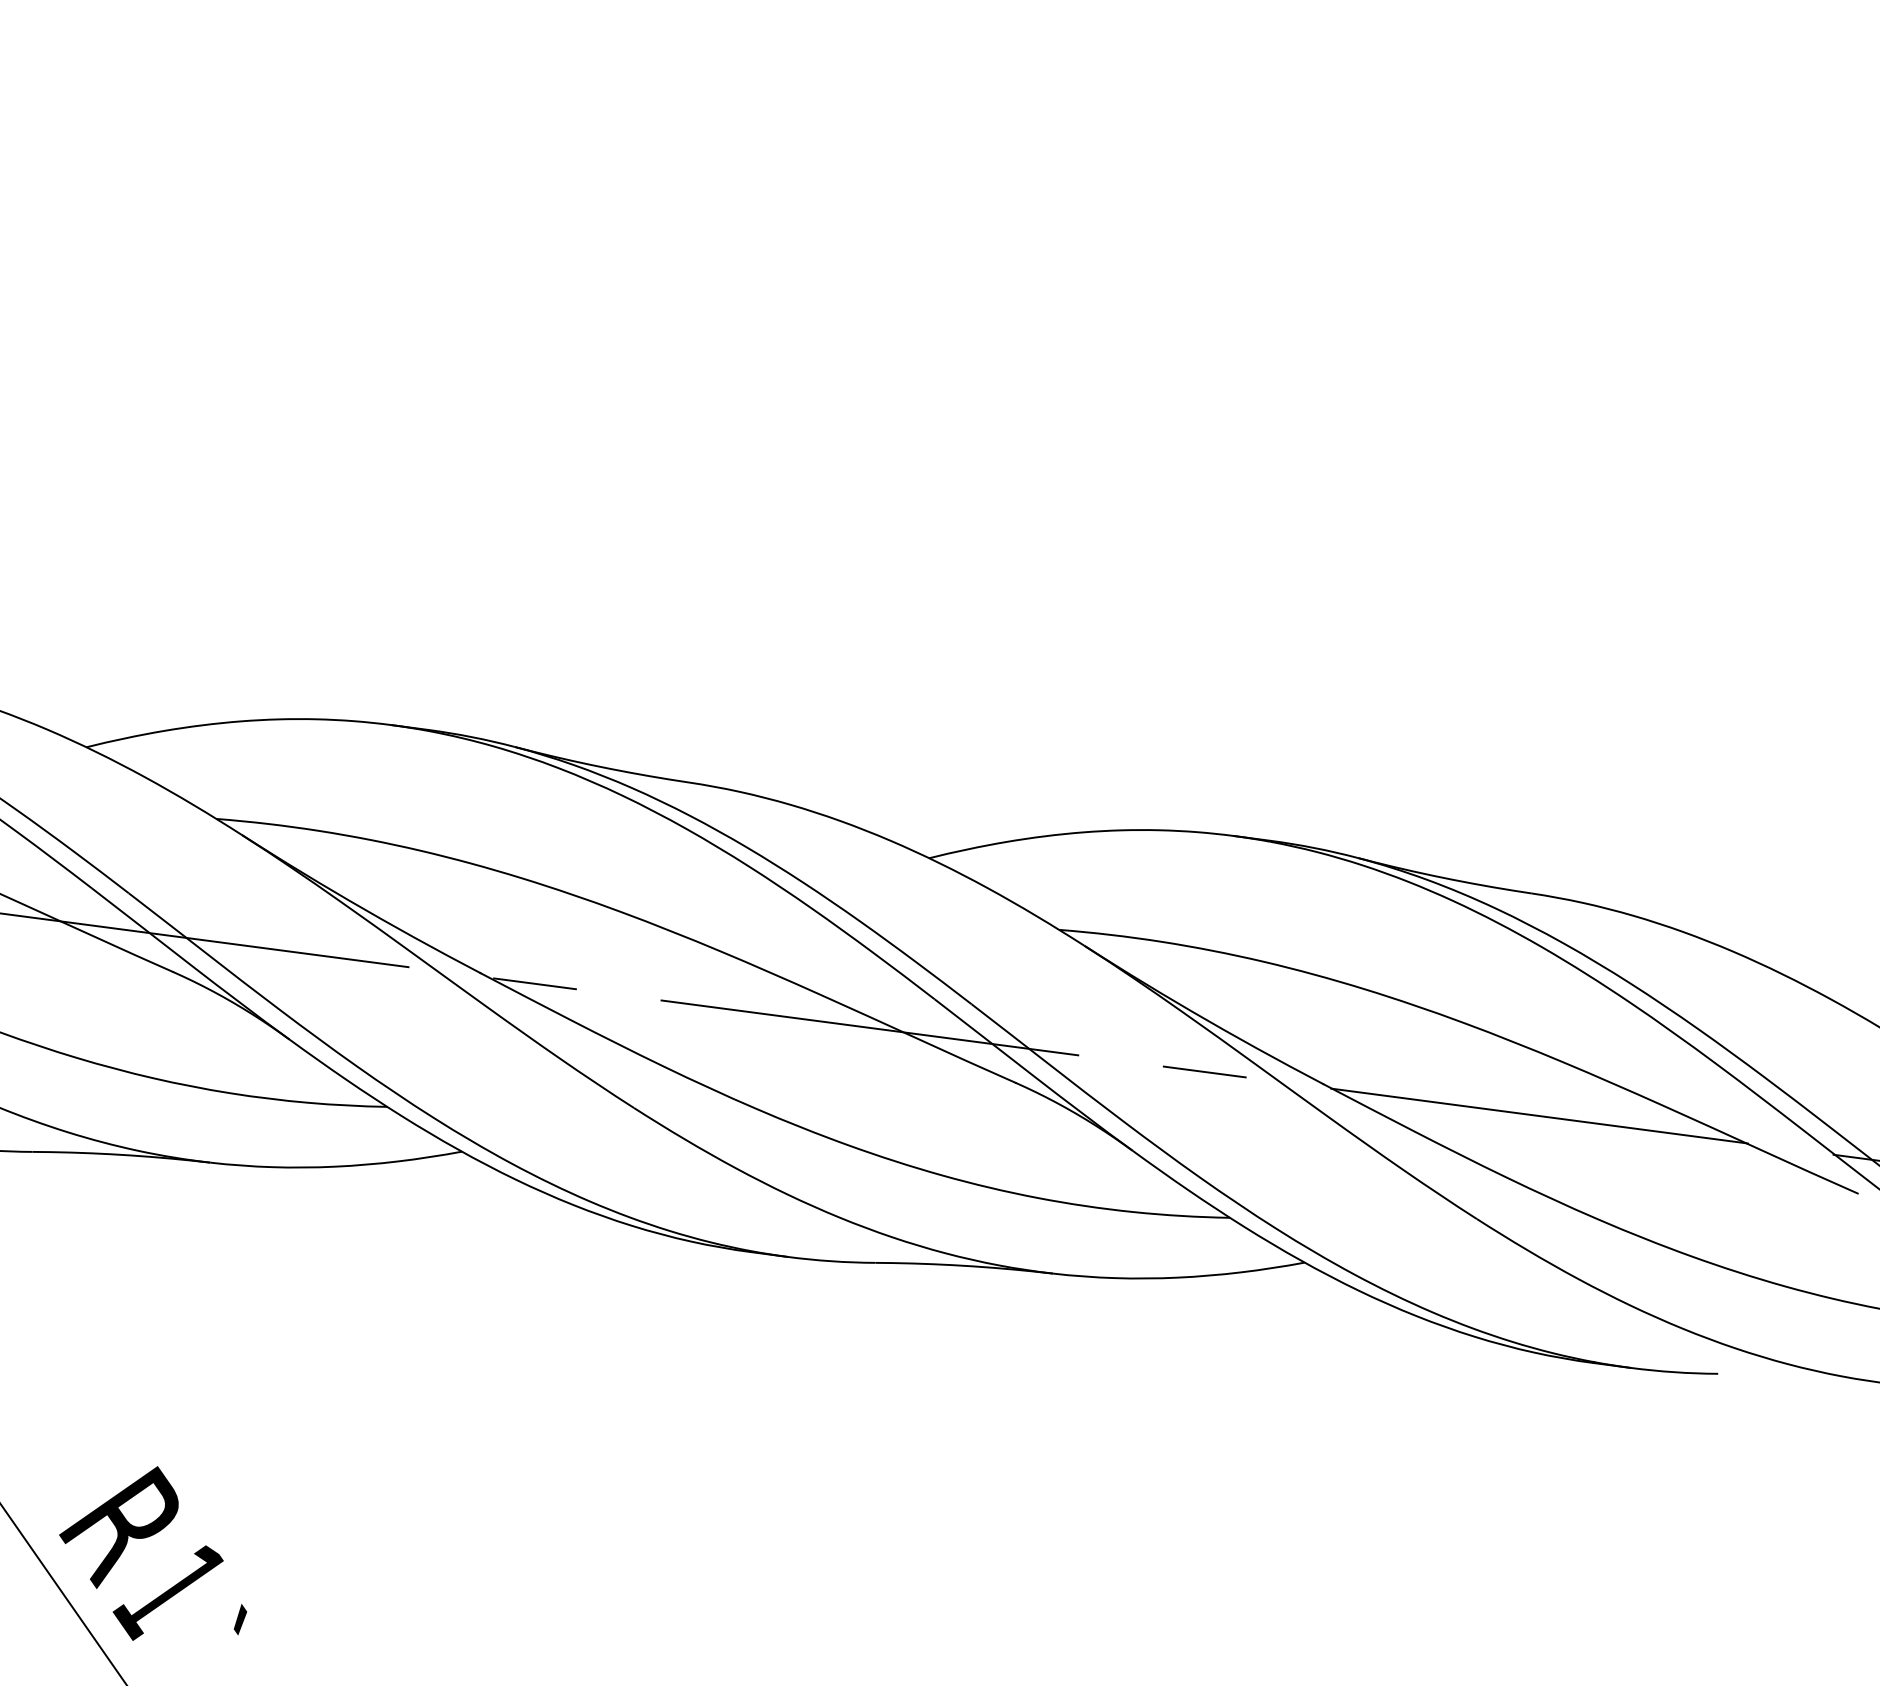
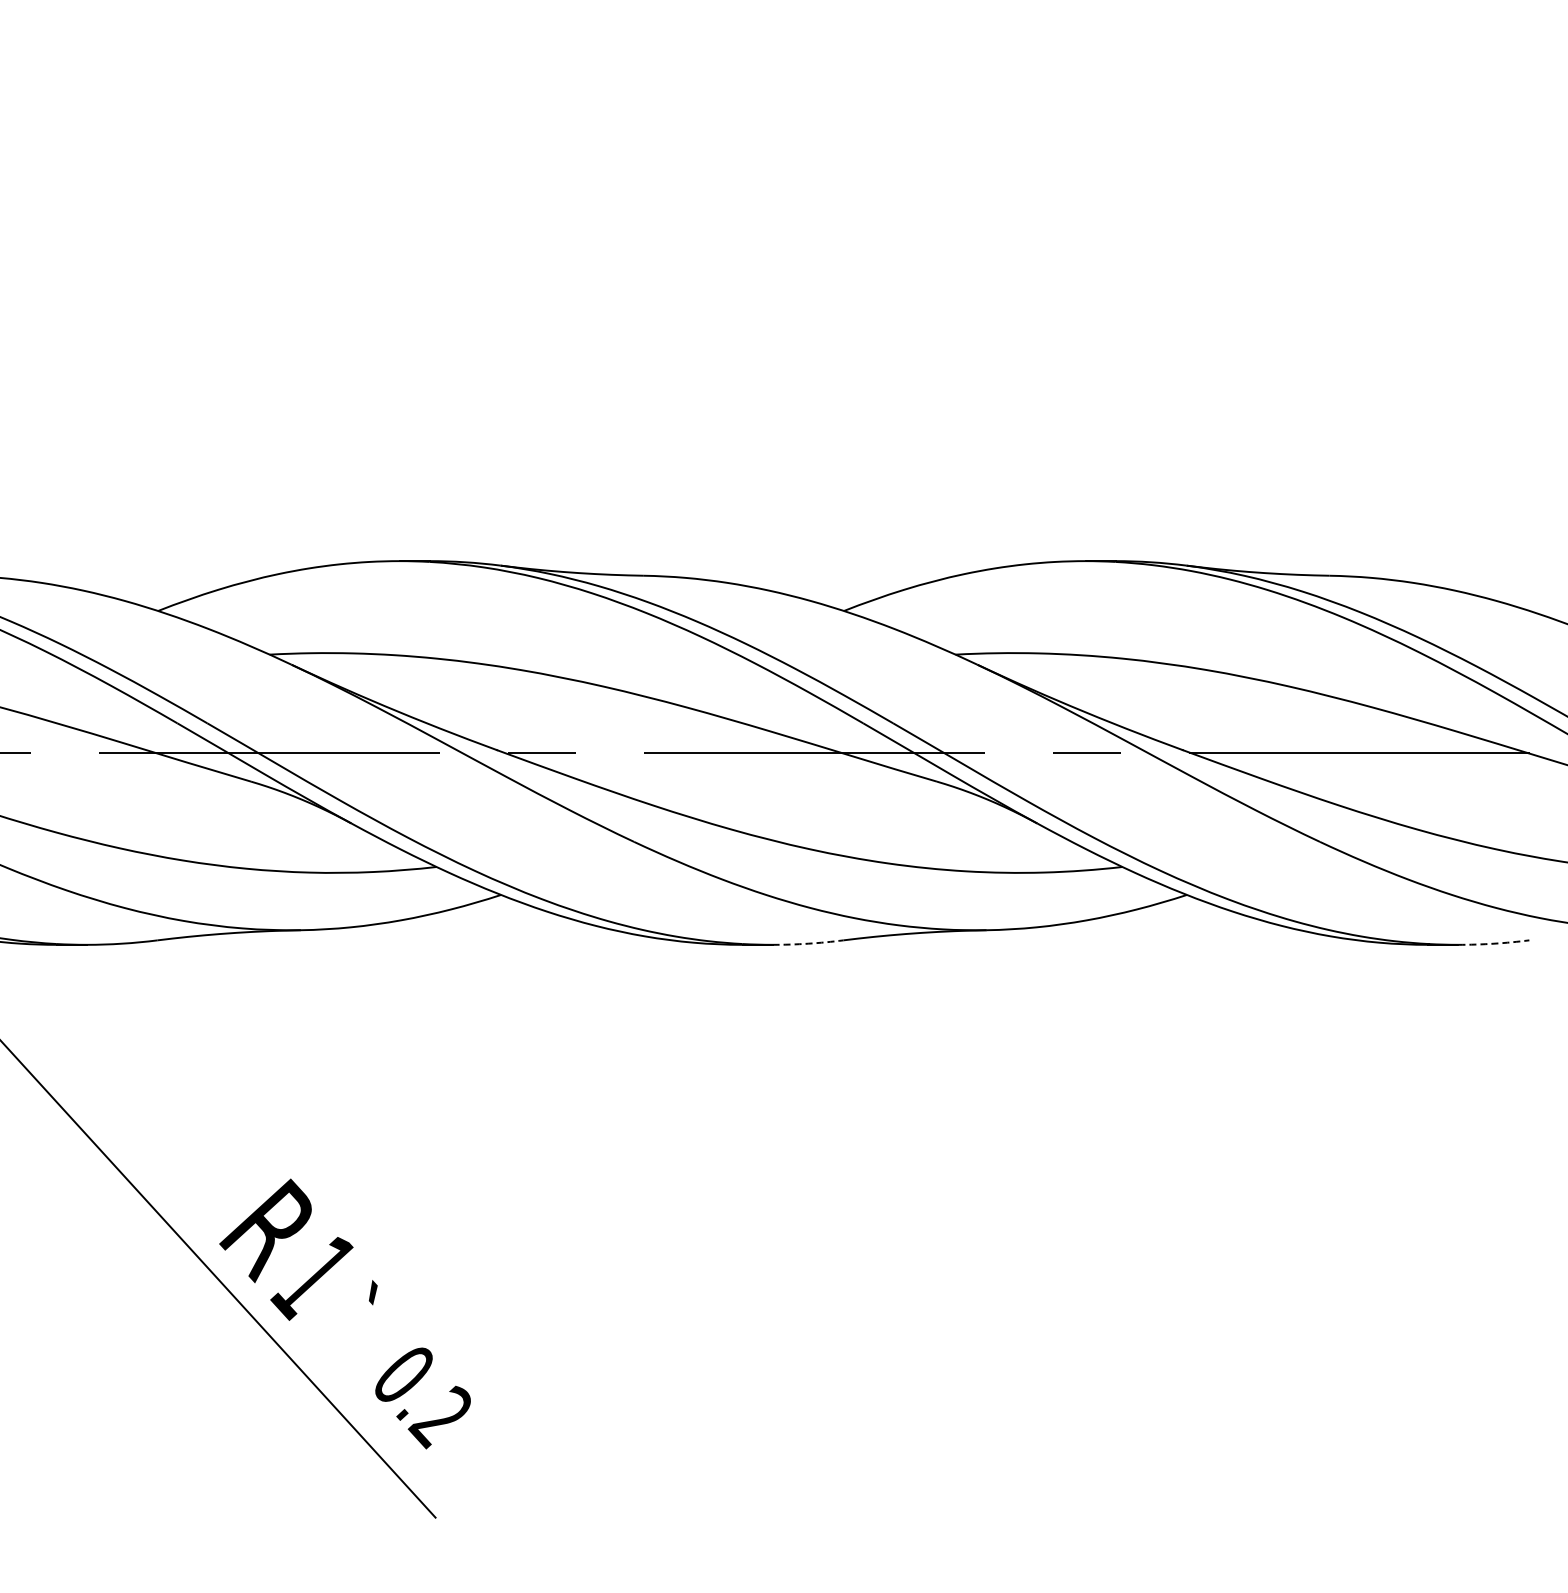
arc: (831, 1261) -> (808, 943), solid -> dashed
arc: (1673, 1371) -> (1493, 943), solid -> dashed

